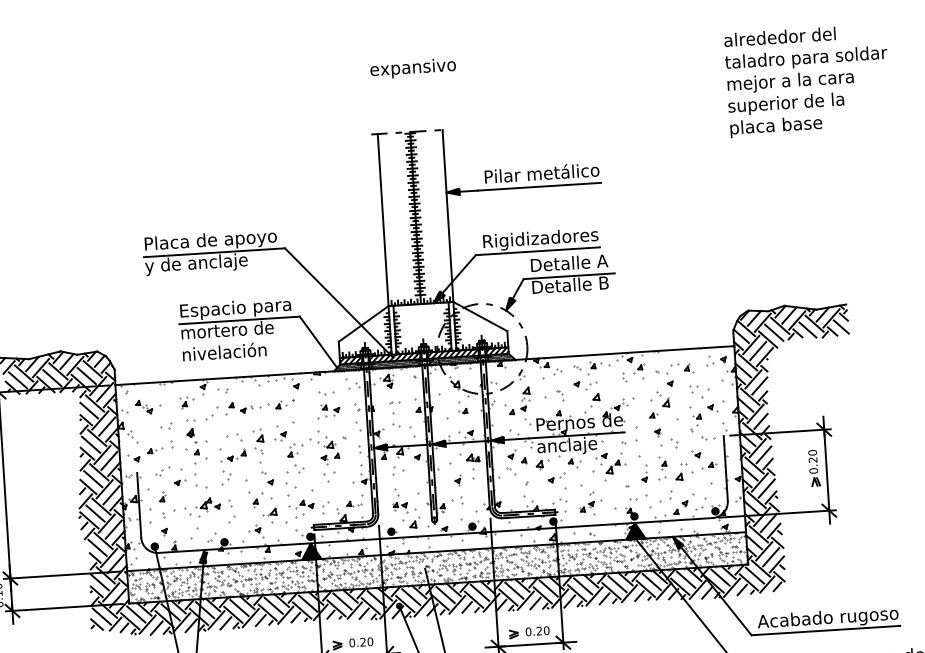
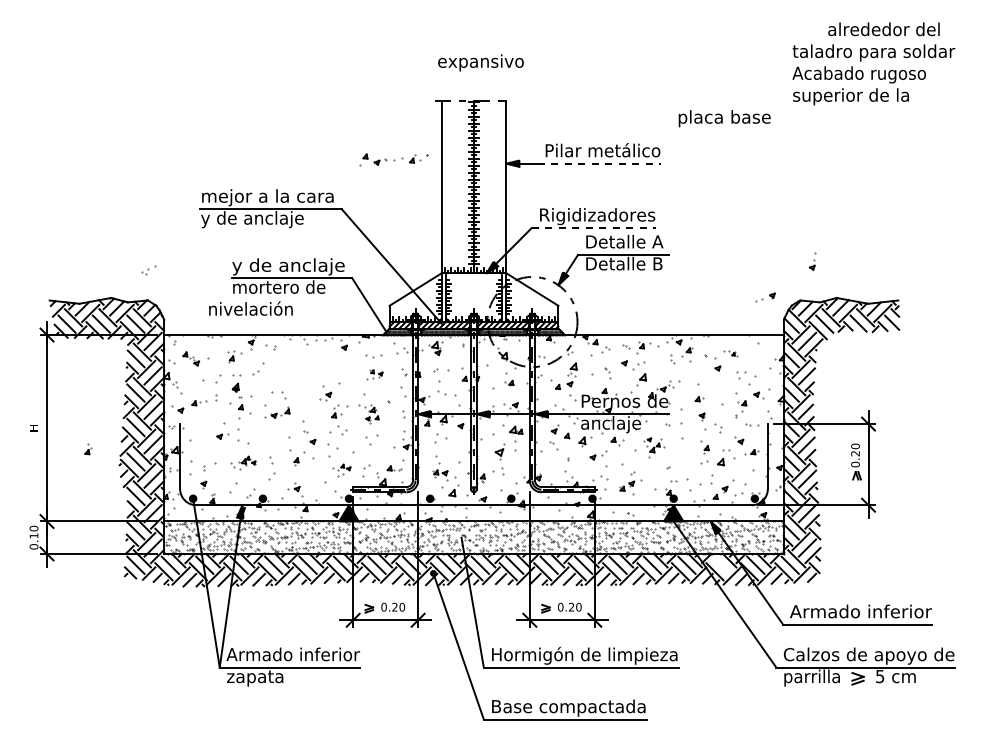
text: (779, 37) -> (883, 29), moved
text: (412, 68) -> (480, 62), moved
text: (792, 81) -> (858, 74), mejor a la cara -> Acabado rugoso
text: (776, 126) -> (724, 118), moved
line: (539, 186) -> (599, 163), solid -> dashed
text: (211, 241) -> (268, 197), Placa de apoyo -> mejor a la cara
line: (538, 251) -> (594, 228), solid -> dashed
text: (235, 308) -> (288, 266), Espacio para -> y de anclaje
text: (224, 351) -> (250, 308), moved
part: (716, 361) -> (765, 297), moved
part: (682, 367) -> (730, 353), size x0.6
part: (662, 399) -> (709, 383), removed
part: (394, 402) -> (441, 369), size x1.6
part: (259, 406) -> (393, 159), moved
part: (328, 411) -> (374, 374), size x0.7
part: (166, 426) -> (212, 379), size x1.6
part: (257, 441) -> (302, 400), removed
part: (324, 450) -> (368, 413), size x0.7
part: (611, 466) -> (653, 447), size x0.7
part: (162, 471) -> (148, 270), moved
part: (644, 473) -> (812, 261), moved
part: (226, 477) -> (268, 434), removed
part: (457, 480) -> (499, 451), size x1.6
part: (163, 496) -> (88, 449), moved
part: (201, 507) -> (242, 462), size x0.7
part: (301, 509) -> (341, 470), size x0.7
part: (269, 515) -> (309, 474), removed
line: (686, 579) -> (721, 564), removed
text: (830, 618) -> (862, 612), Acabado rugoso -> Armado inferior

